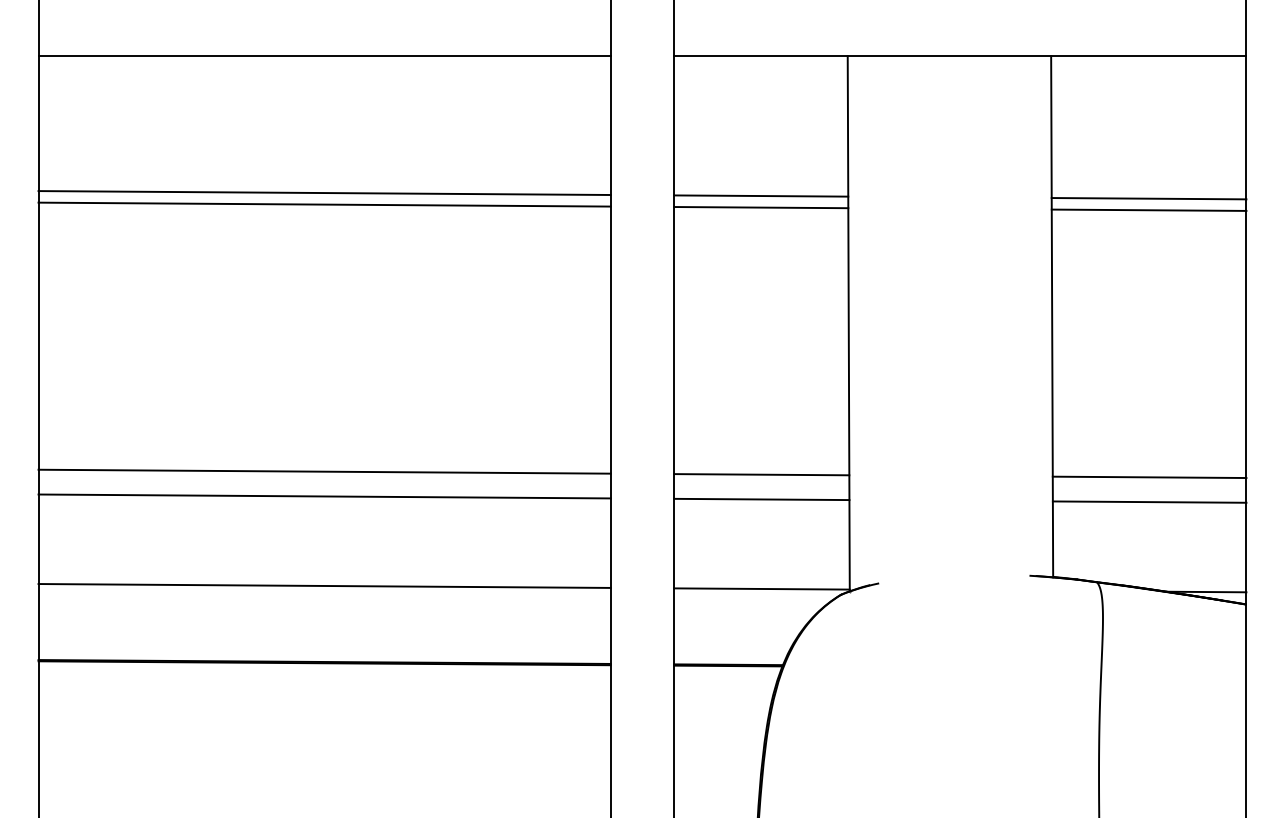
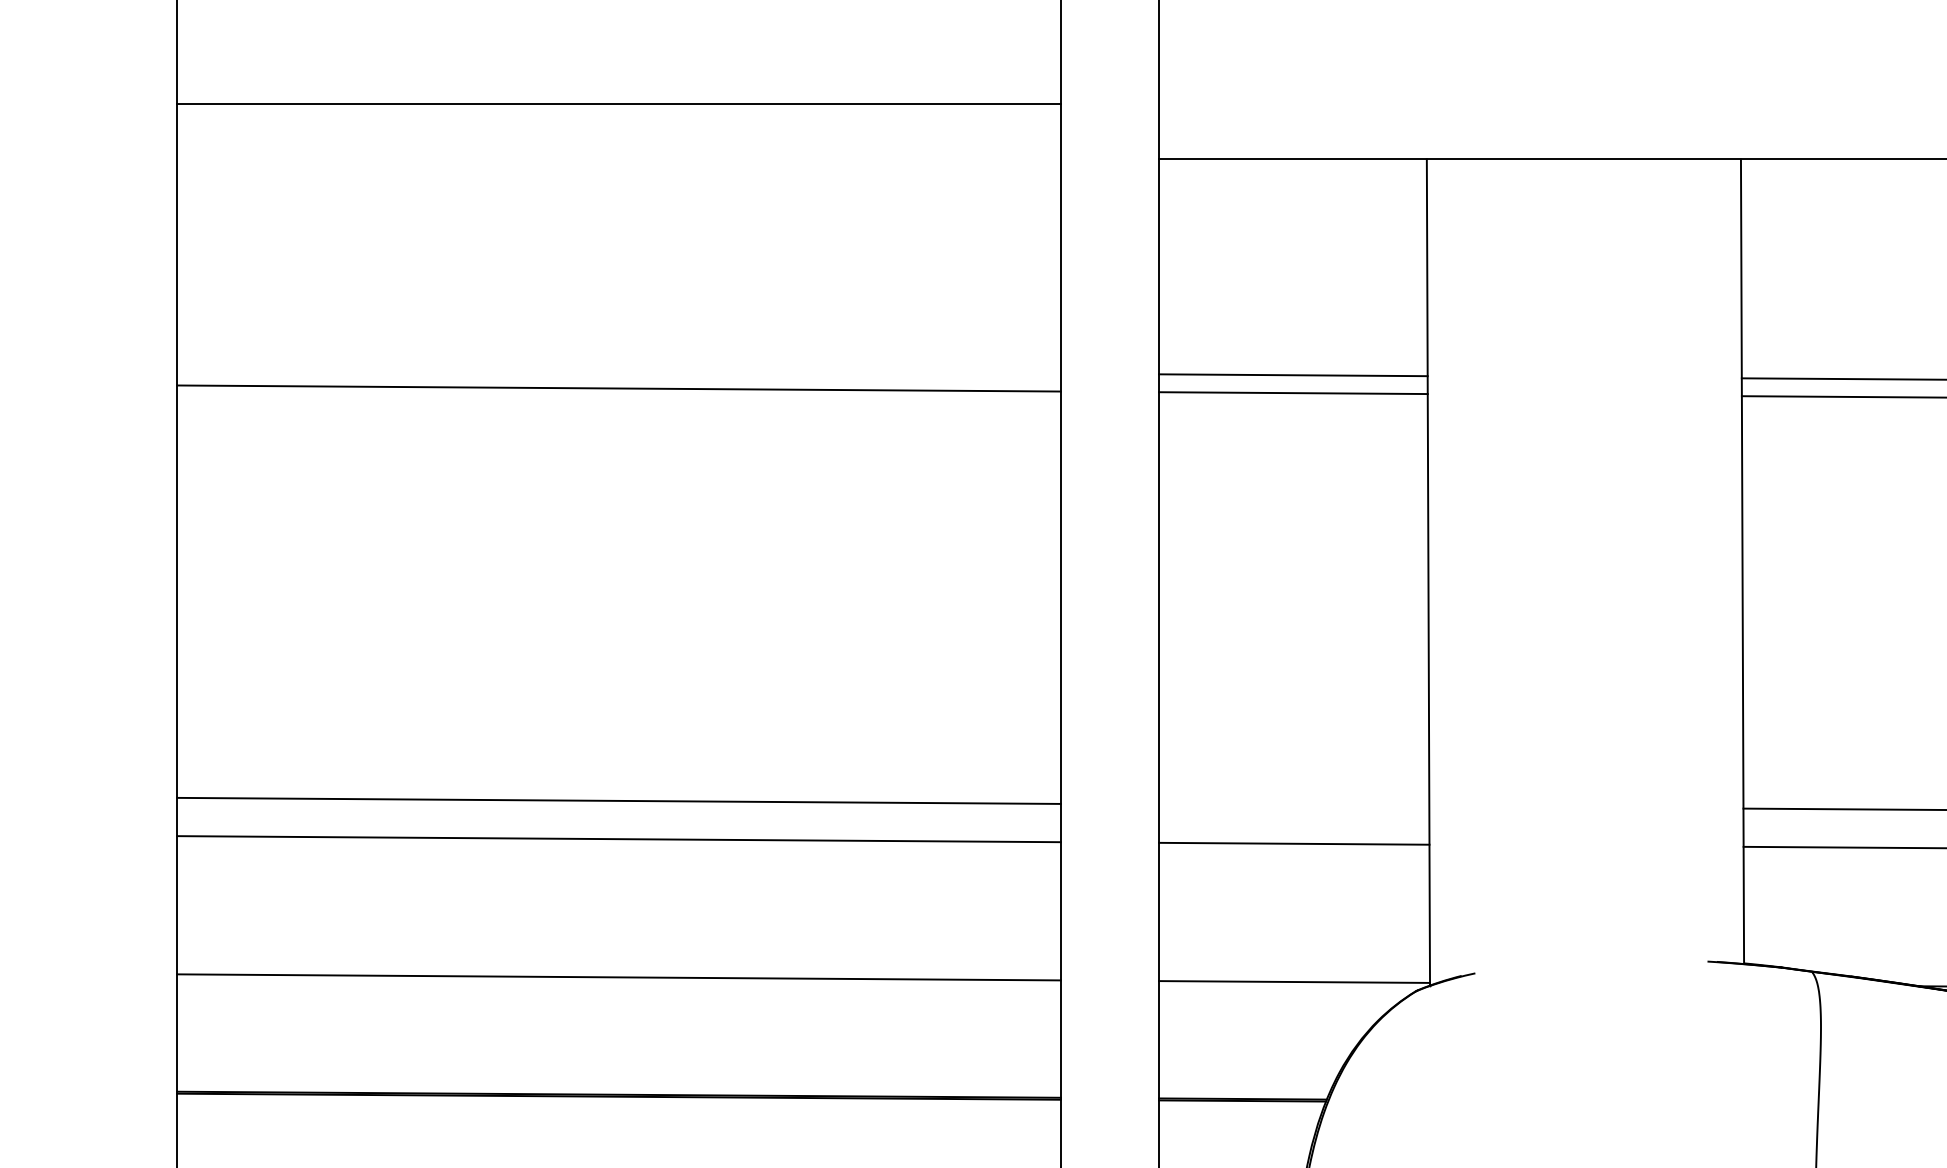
line: (324, 56) -> (618, 104), moved
line: (324, 193) -> (618, 371), removed
line: (761, 474) -> (1293, 805), removed

